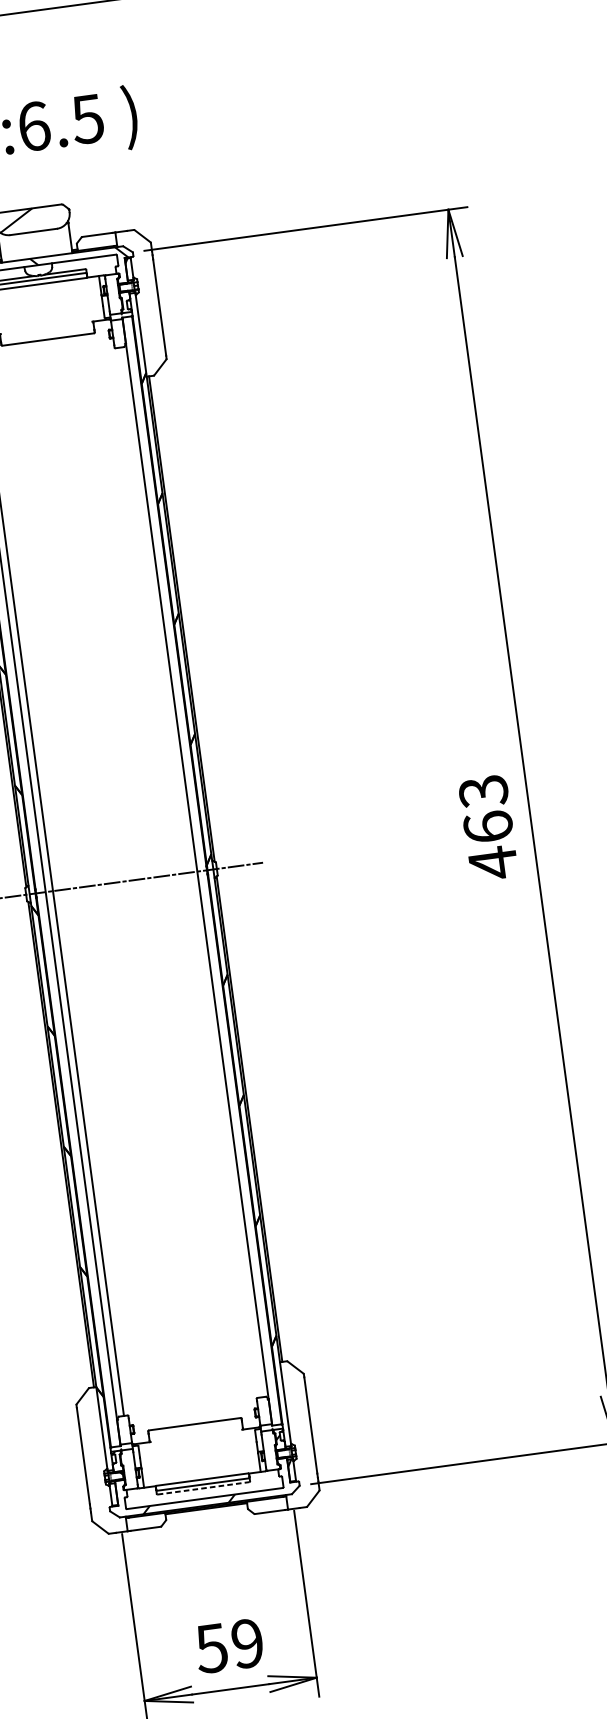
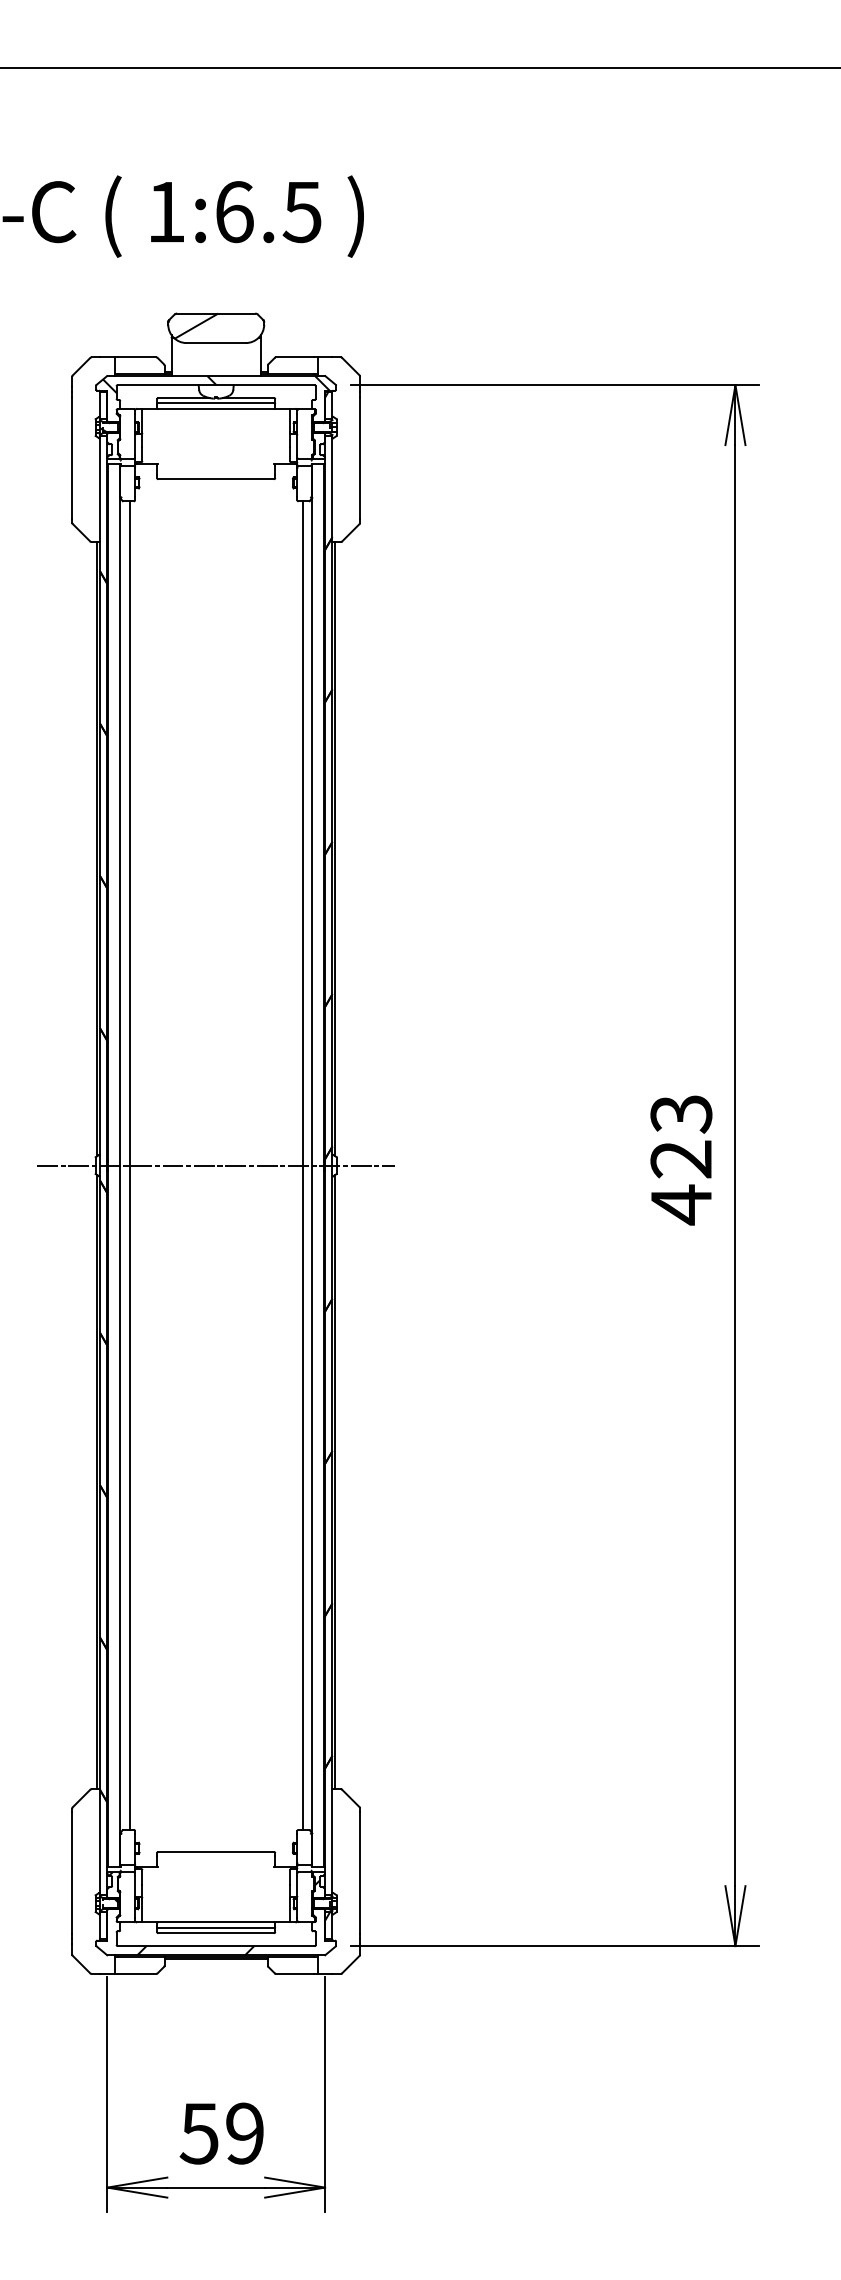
text: (488, 827) -> (681, 1159), 463 -> 423
line: (189, 872) -> (302, 1165), added
line: (203, 1488) -> (216, 1933), dashed -> solid

